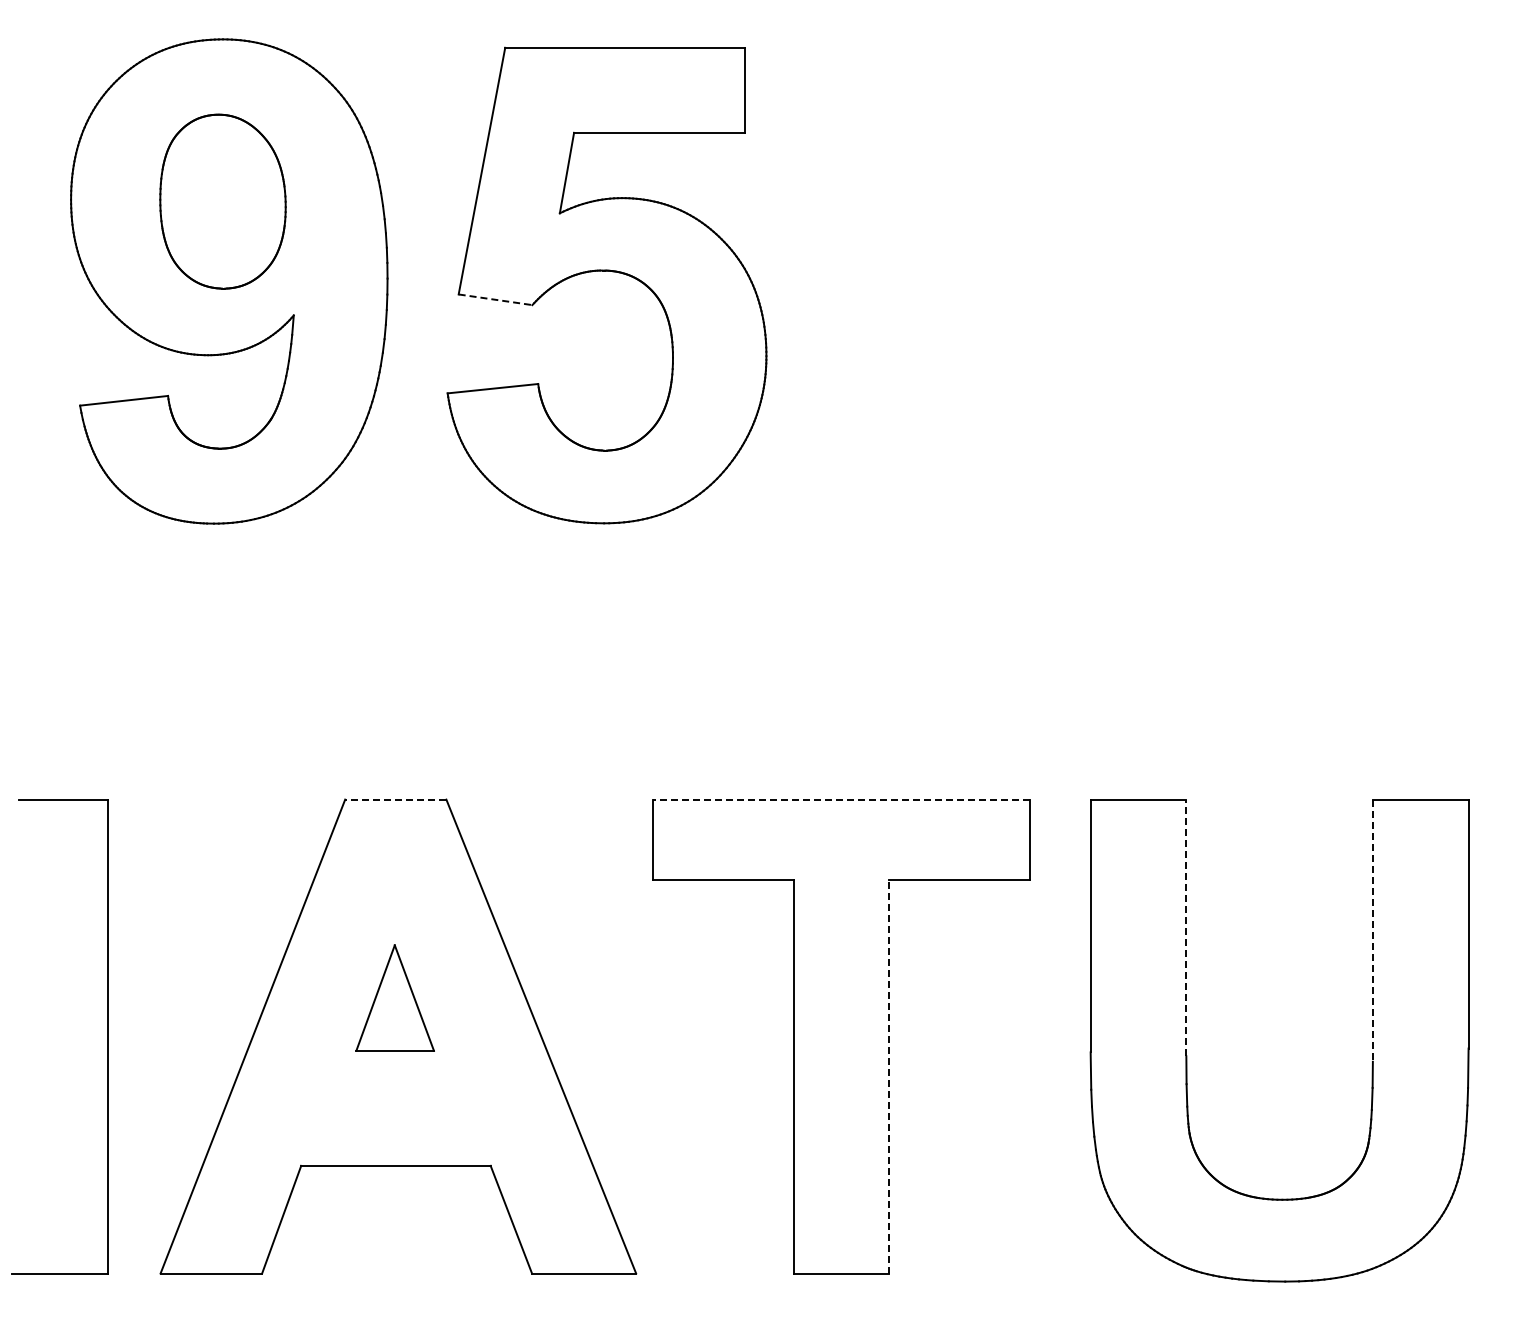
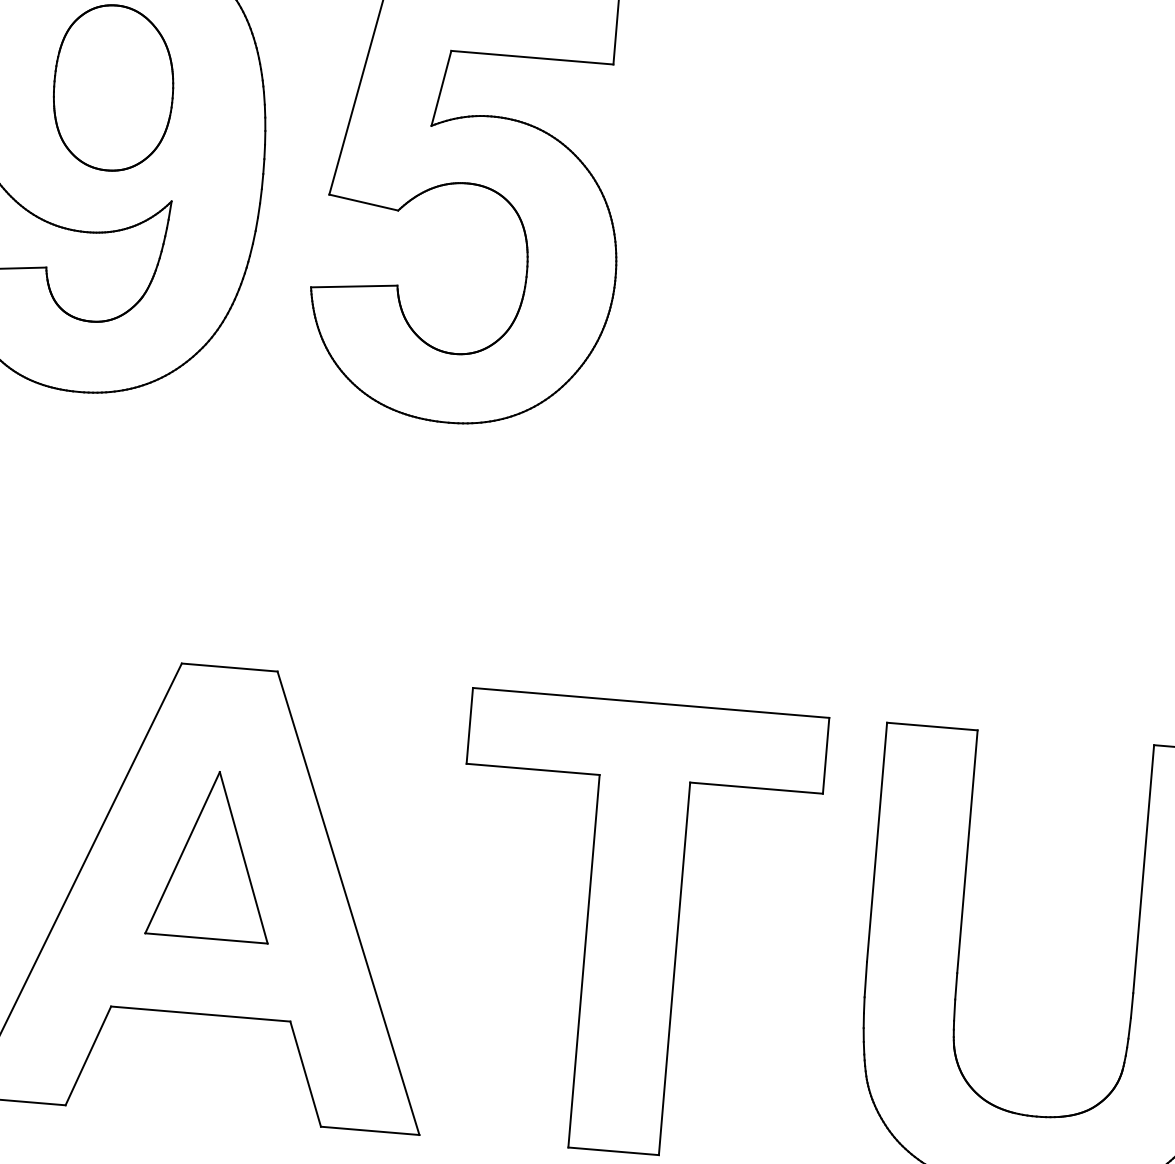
line: (496, 299) -> (364, 202), dashed -> solid
line: (395, 799) -> (229, 667), dashed -> solid
line: (840, 799) -> (650, 702), dashed -> solid
line: (1186, 927) -> (967, 851), dashed -> solid
line: (1372, 931) -> (1143, 869), dashed -> solid
part: (394, 997) -> (212, 854), size x1.67
line: (889, 1076) -> (674, 968), dashed -> solid

